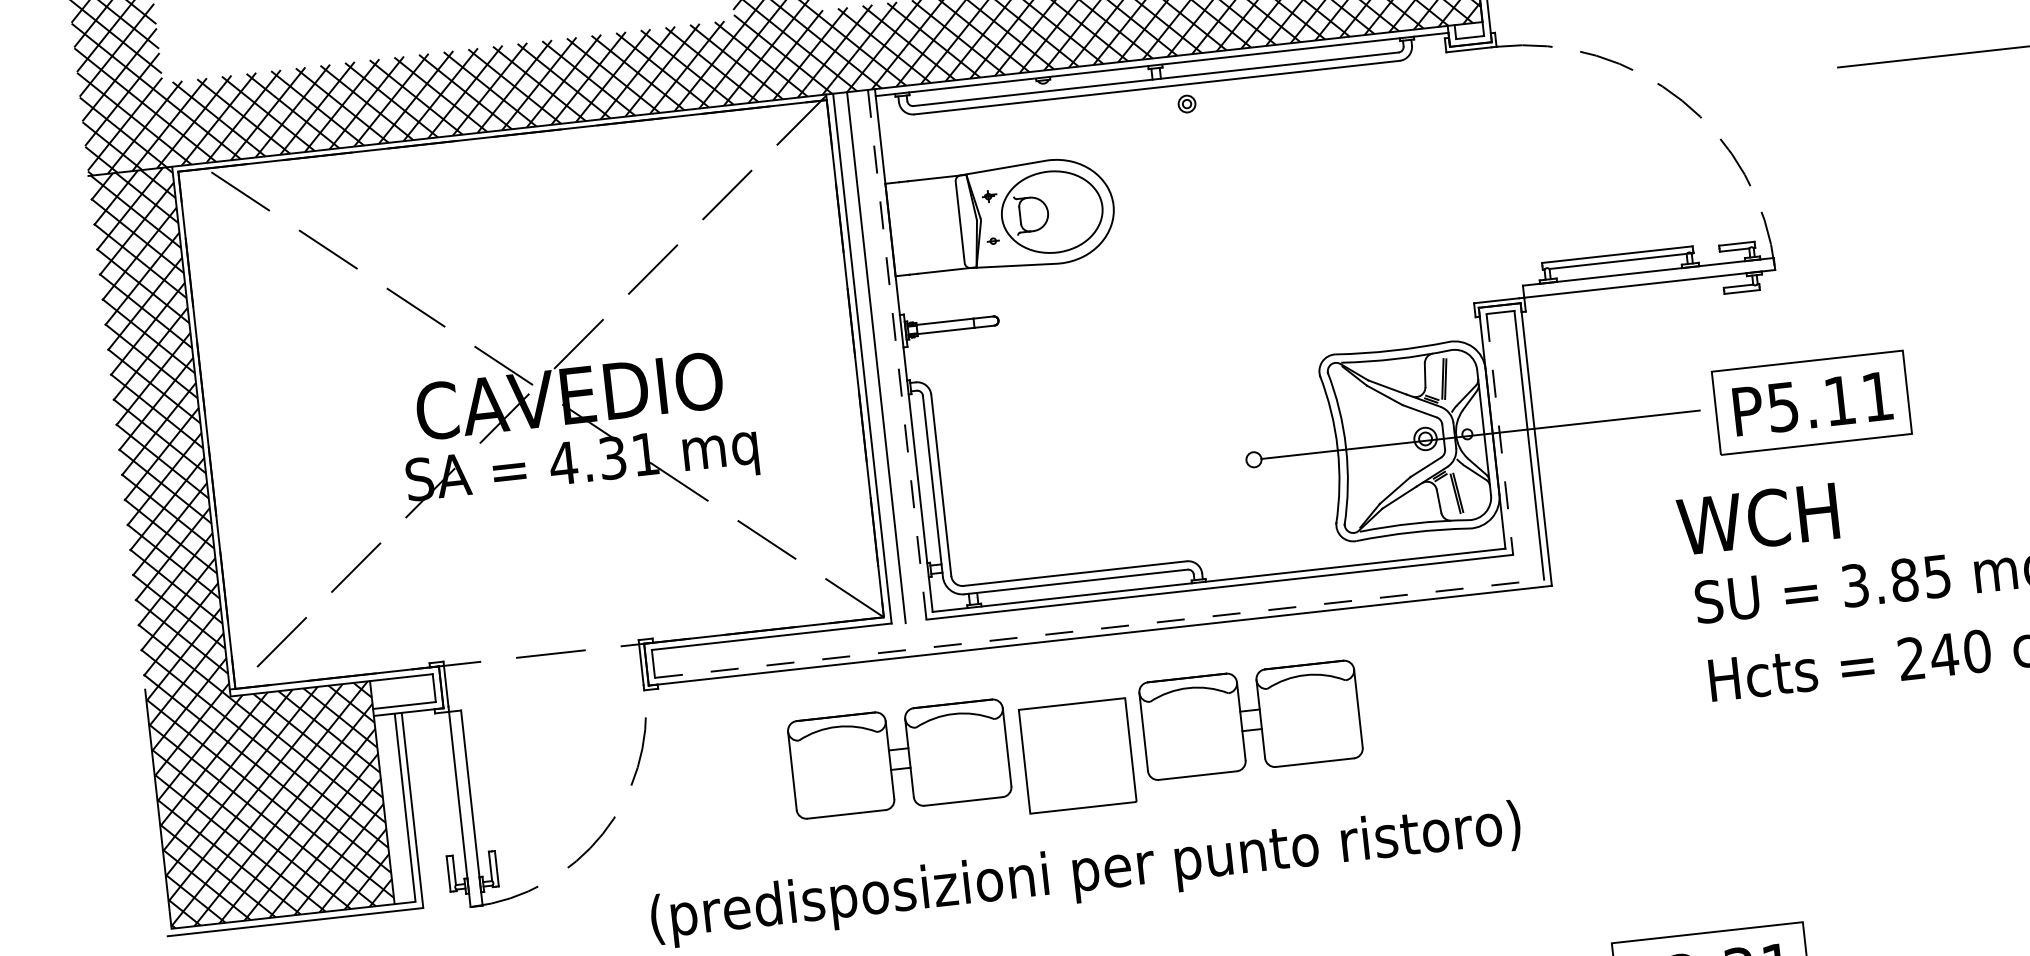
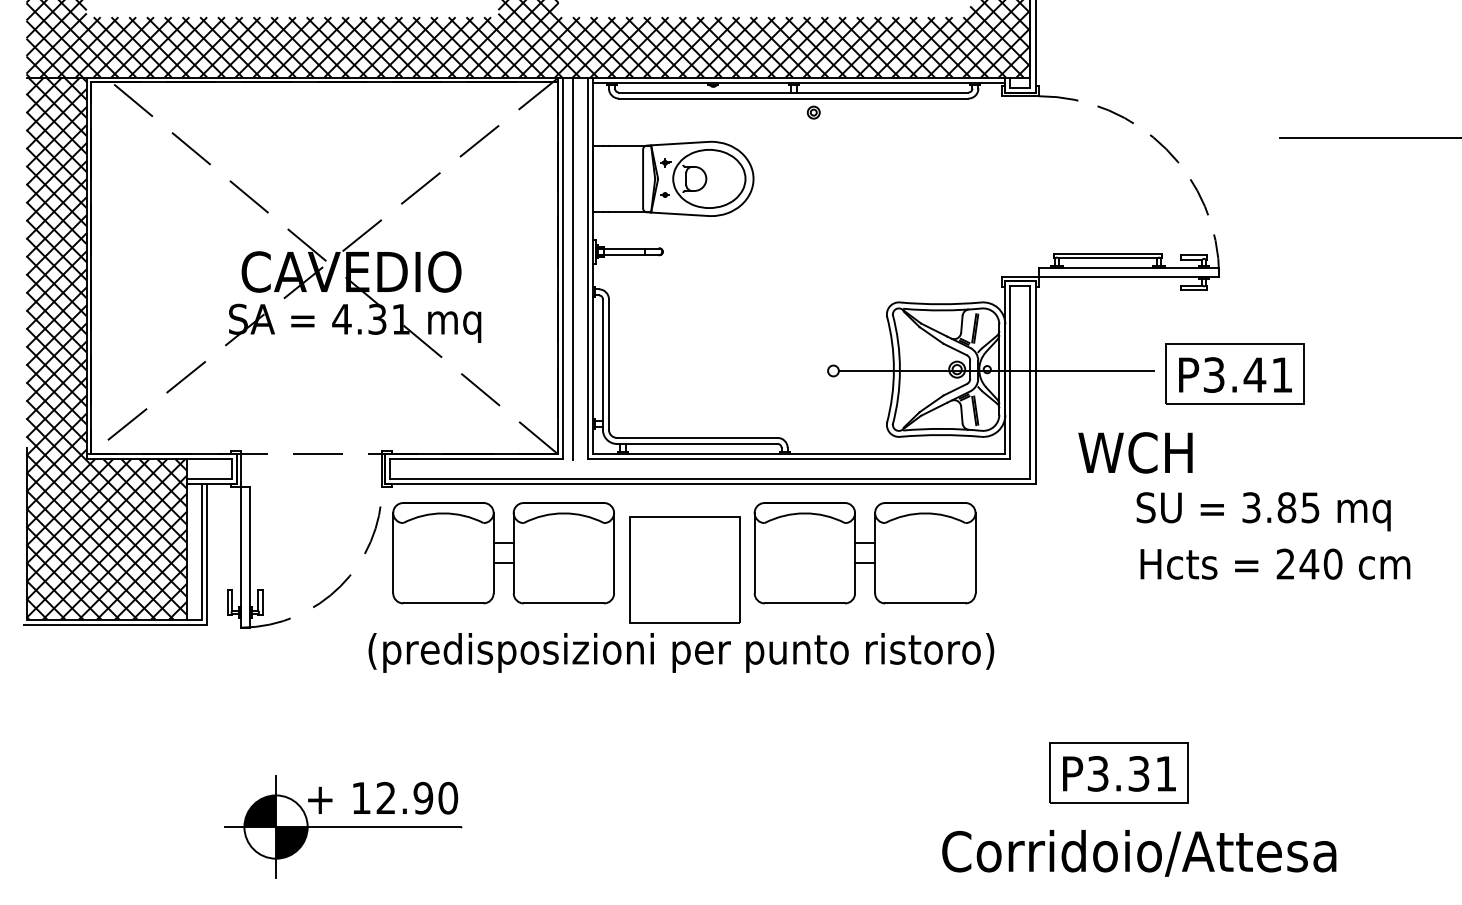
line: (896, 355) -> (587, 268), dashed -> solid
text: (1812, 403) -> (1235, 374), P5.11 -> P3.41
line: (1500, 434) -> (1010, 372), dashed -> solid
text: (1758, 518) -> (1135, 452), moved
line: (1099, 629) -> (710, 479), dashed -> solid
part: (1076, 748) -> (684, 562), size x1.43

